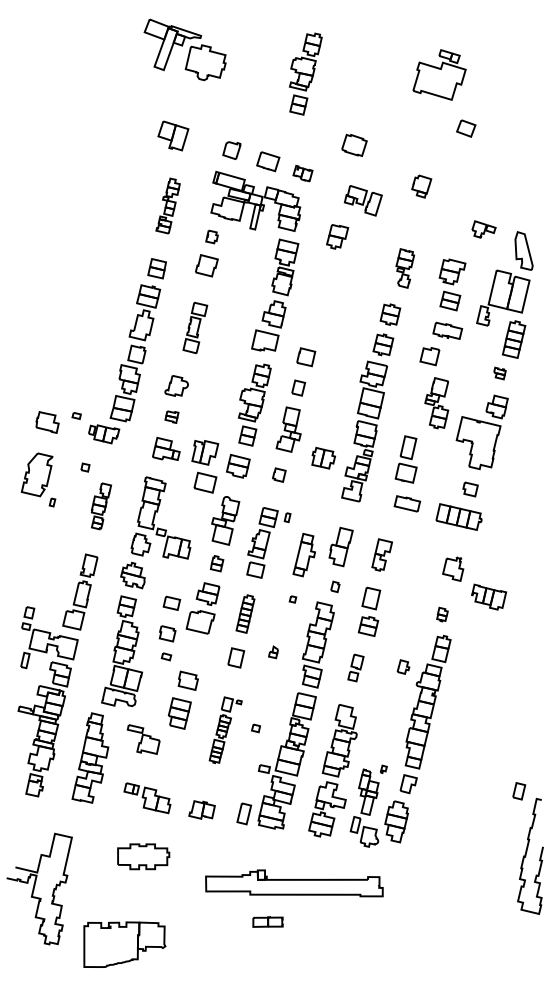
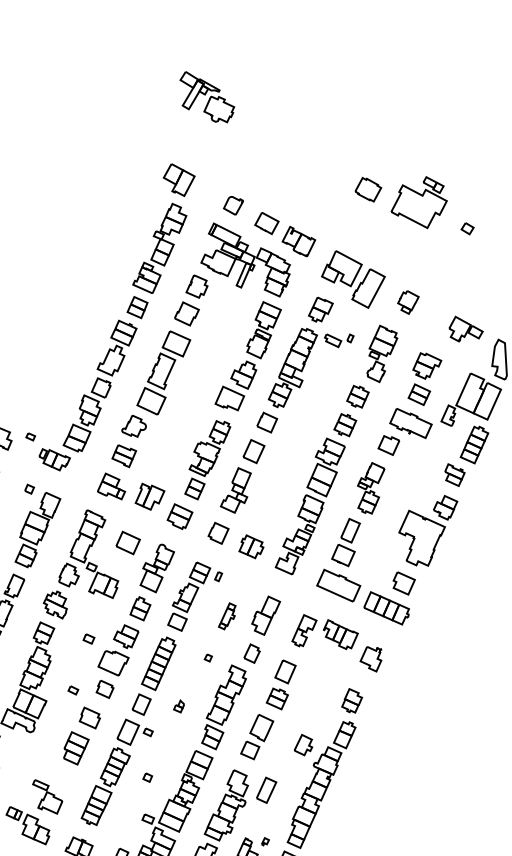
part: (185, 49) -> (206, 97), size x0.71
part: (305, 73) -> (320, 143), removed
part: (439, 74) -> (420, 200), moved
part: (466, 129) -> (467, 229), size x0.62
part: (354, 145) -> (368, 189), moved
part: (302, 173) -> (298, 241), size x1.67
part: (421, 186) -> (407, 302), moved
part: (363, 200) -> (353, 279), size x1.67
part: (167, 205) -> (159, 247), size x1.67
part: (483, 229) -> (465, 330), size x1.43
part: (211, 236) -> (197, 286), size x1.67
part: (404, 268) -> (380, 354), size x1.43
part: (332, 296) -> (304, 367), added
part: (195, 327) -> (164, 372), size x1.67
part: (447, 330) -> (410, 423), size x1.43
part: (499, 373) -> (453, 475), size x1.67
part: (298, 387) -> (253, 450), size x1.43
part: (436, 403) -> (368, 488), moved
part: (171, 416) -> (123, 455), size x1.67
part: (323, 458) -> (251, 547), moved
part: (279, 474) -> (218, 532), size x1.43
part: (205, 482) -> (128, 542), moved
part: (470, 489) -> (403, 583), size x1.43
part: (407, 503) -> (338, 585), size x1.67
part: (101, 506) -> (37, 530), size x1.67
part: (303, 554) -> (227, 615), size x0.62
part: (216, 563) -> (140, 608), size x1.43
part: (335, 586) -> (252, 653), size x1.67
part: (489, 596) -> (340, 634), moved
part: (172, 603) -> (89, 639), size x0.62
part: (245, 613) -> (159, 662), size x1.43
part: (442, 614) -> (352, 701), size x1.67
part: (167, 633) -> (105, 689), moved
part: (403, 666) -> (304, 744), size x1.43
part: (355, 667) -> (256, 736), size x1.67
part: (375, 718) -> (266, 790), added
part: (225, 729) -> (117, 772), size x1.67
part: (143, 739) -> (46, 796), moved

